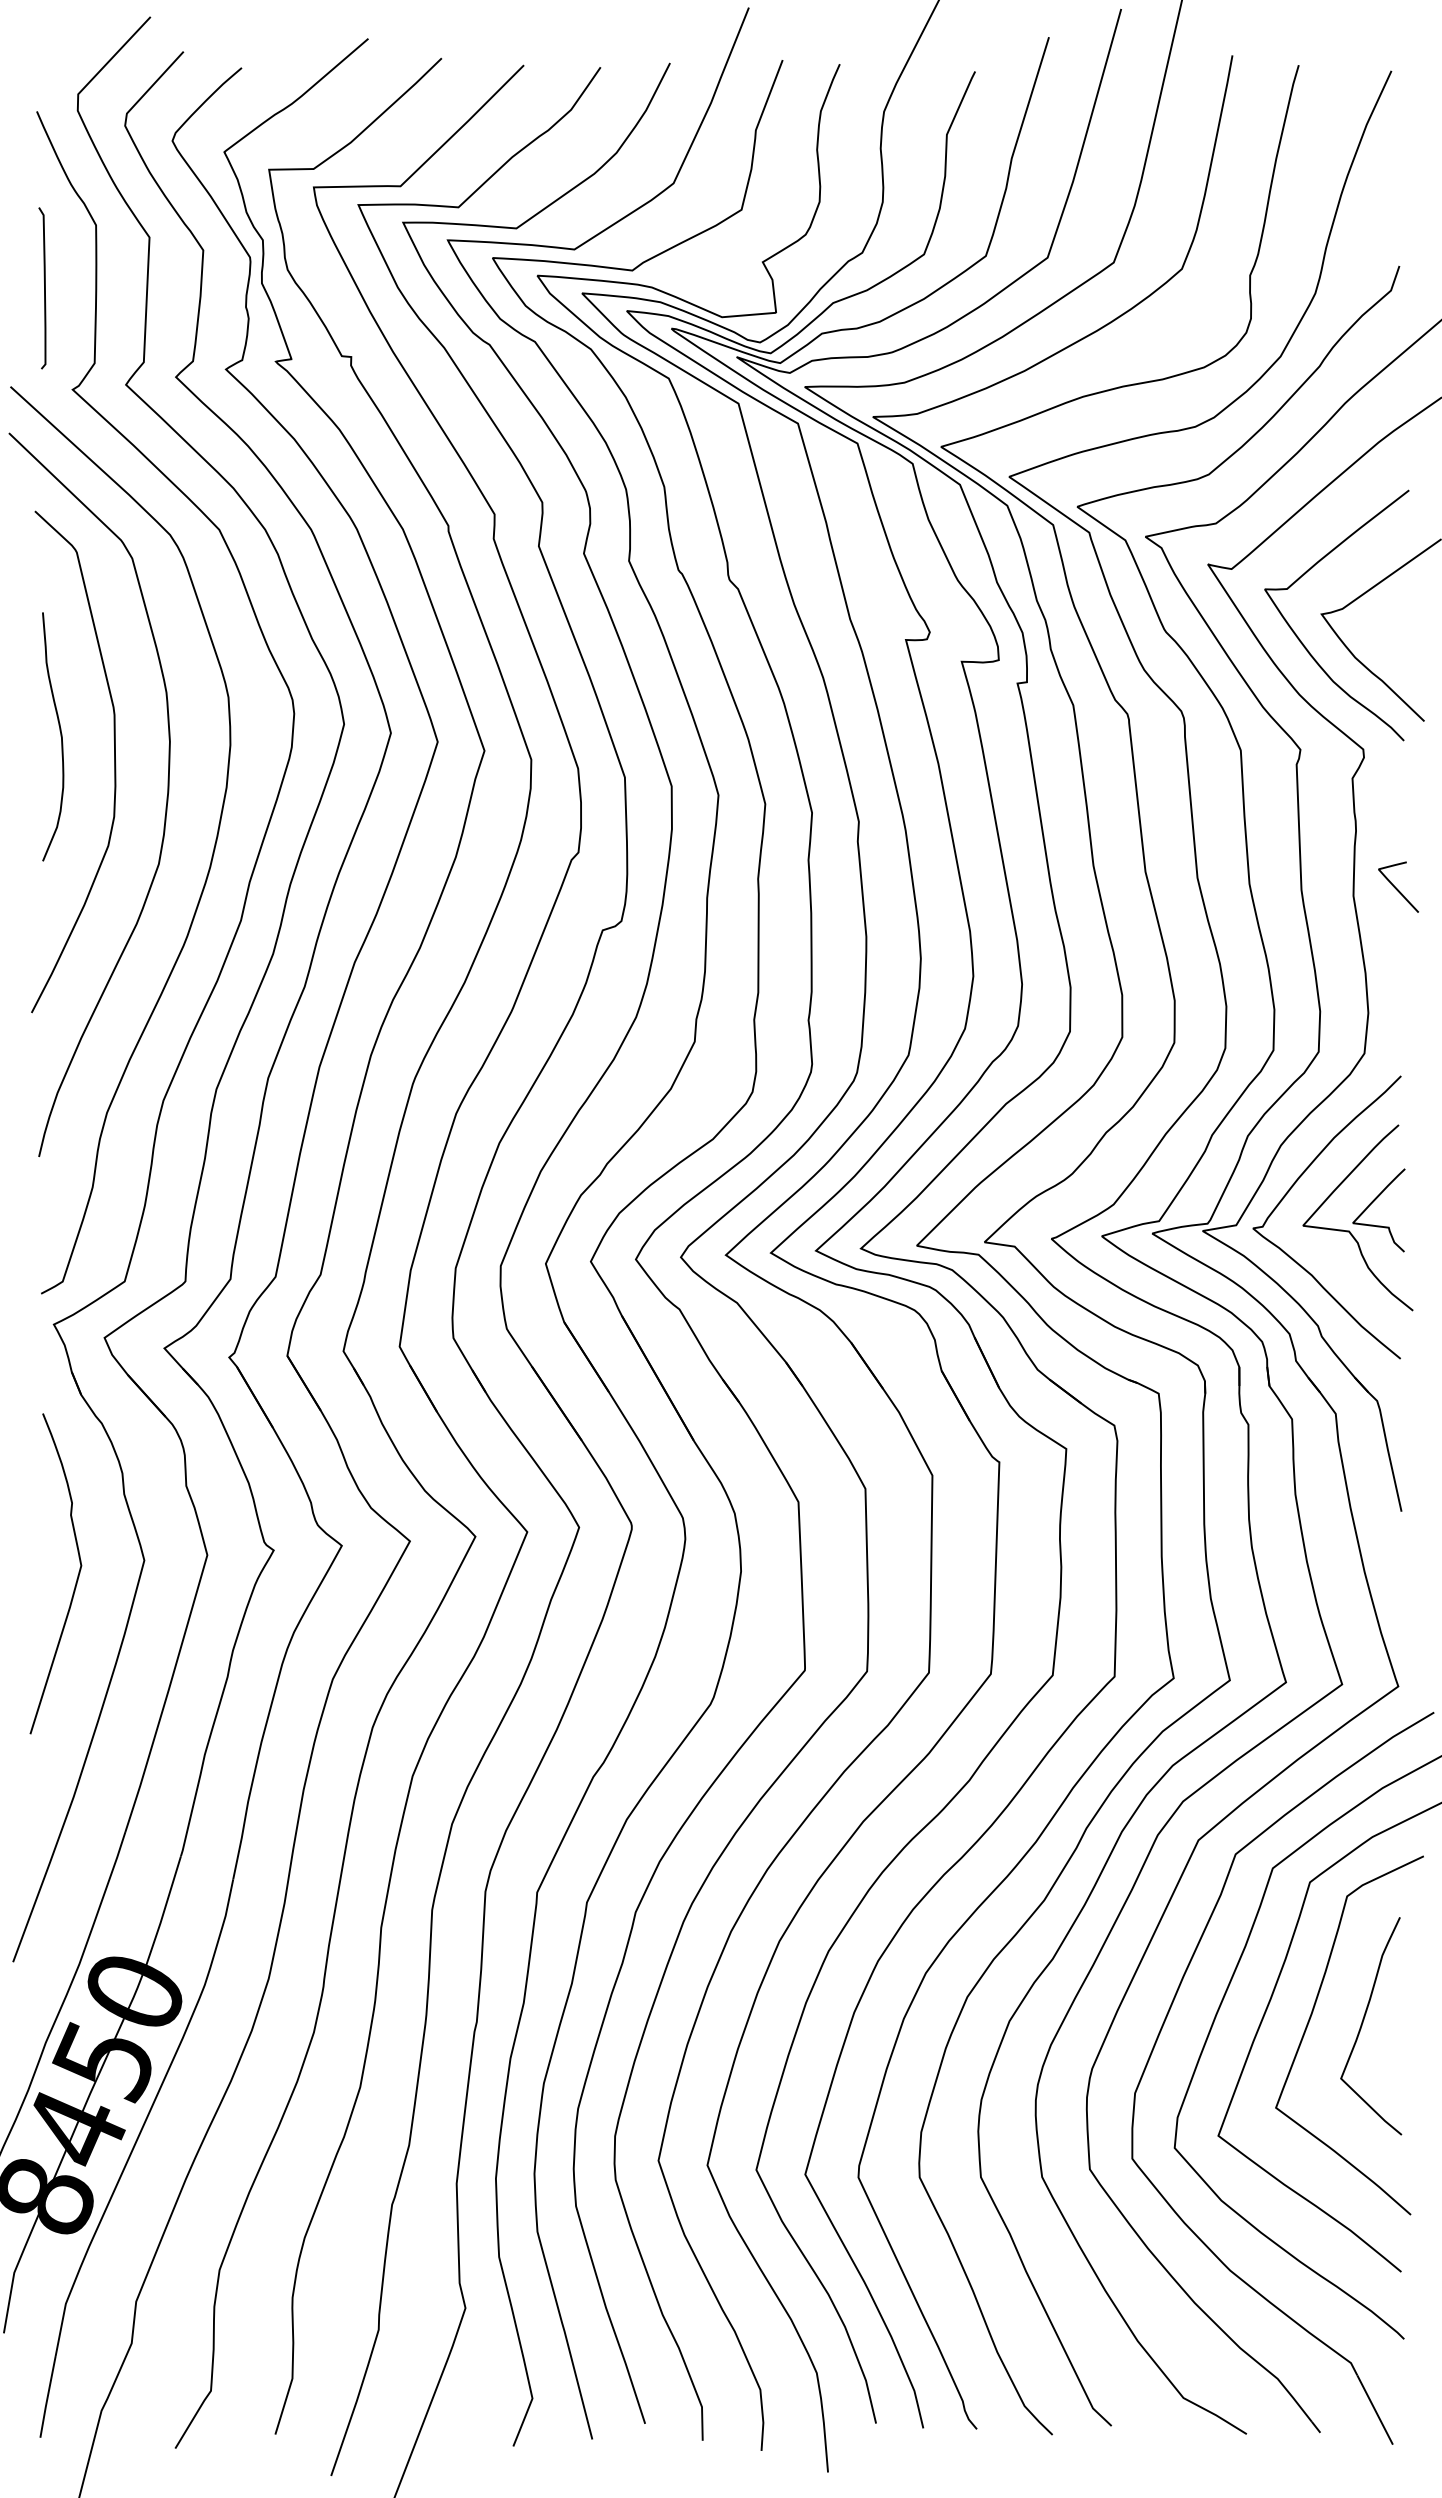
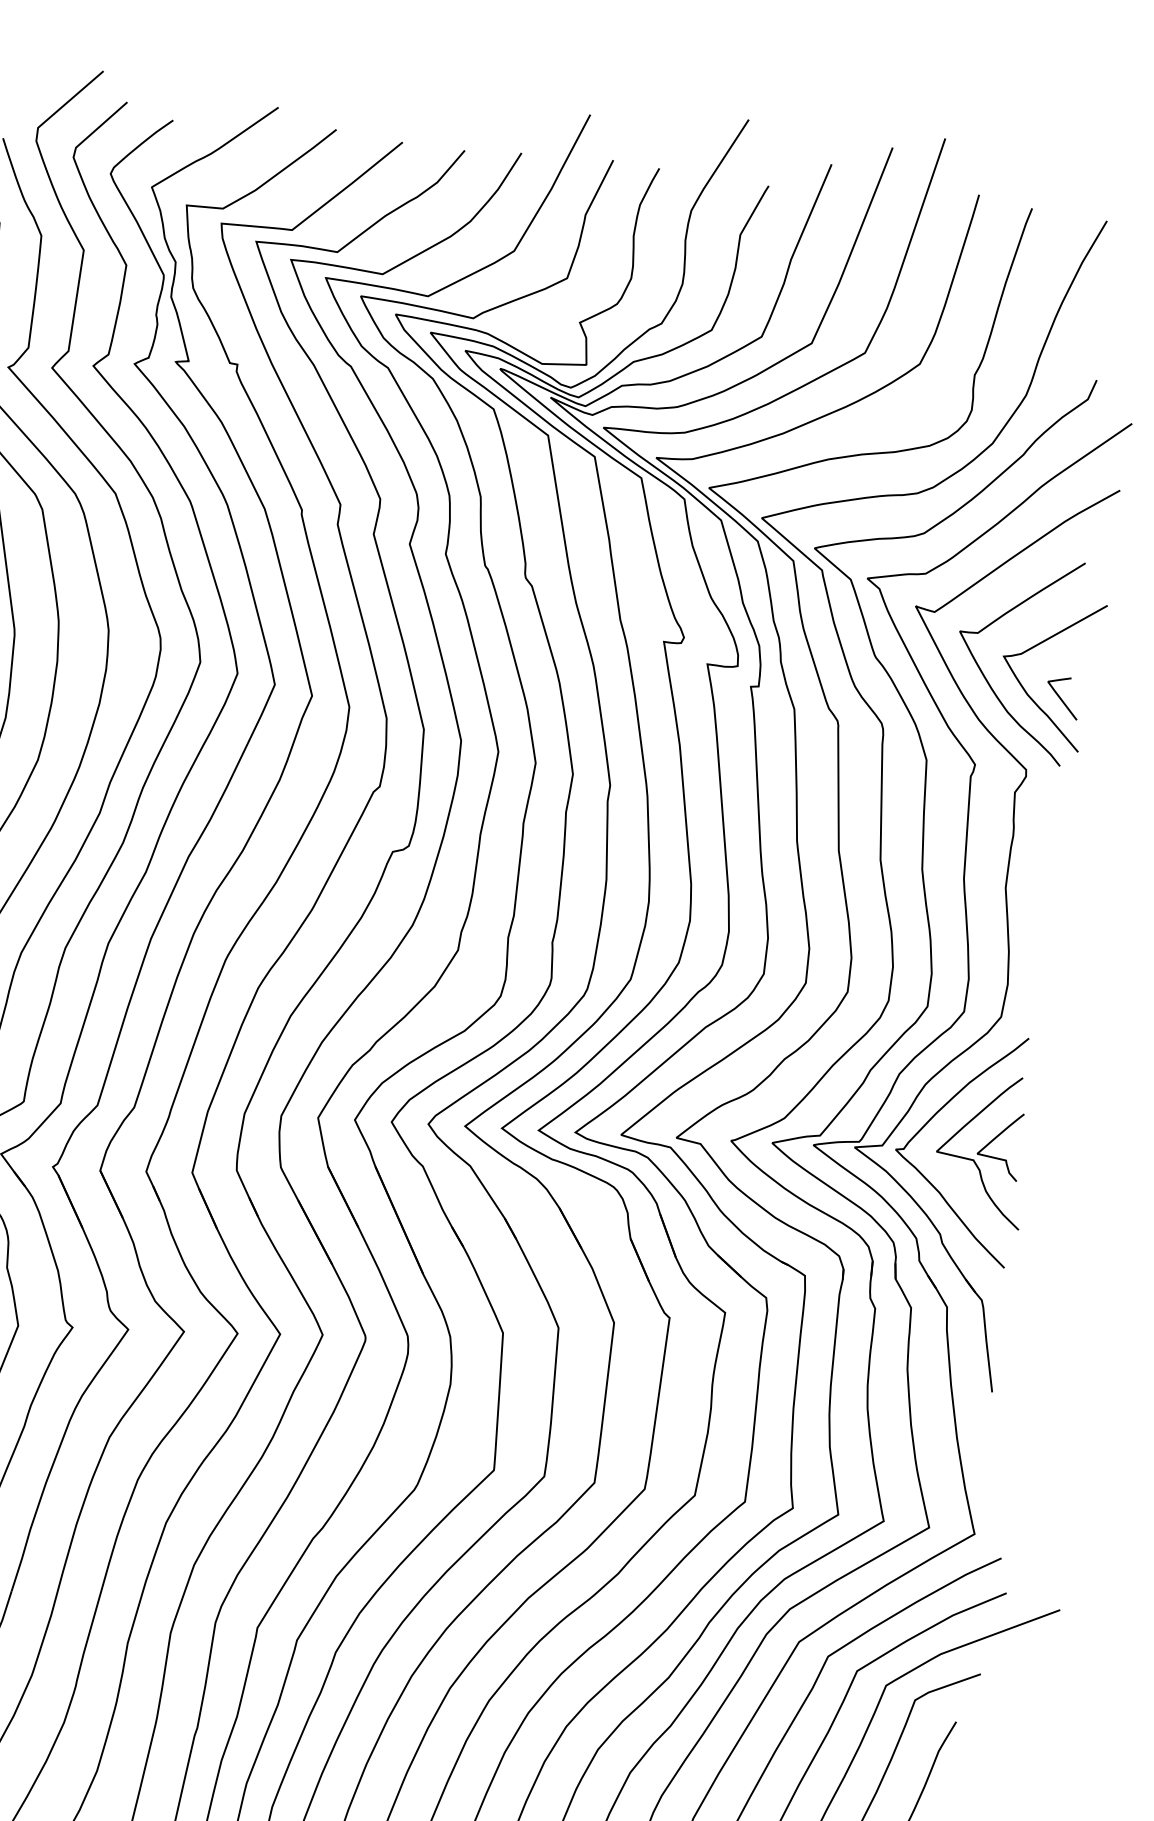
line: (1396, 887) -> (1061, 697), moved

